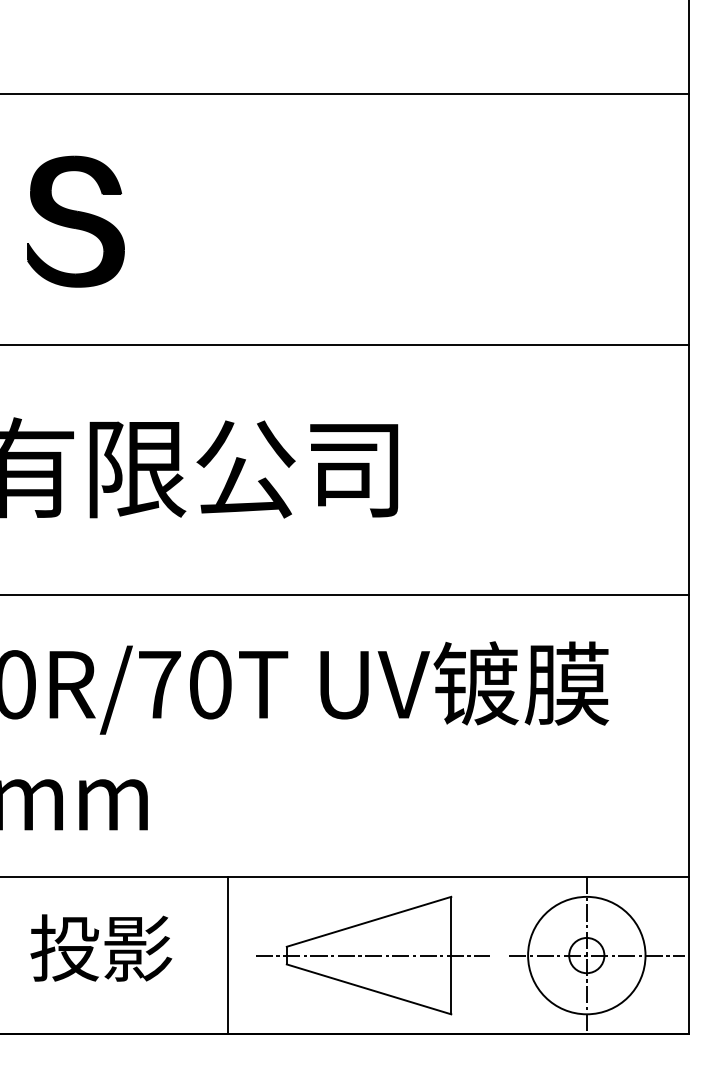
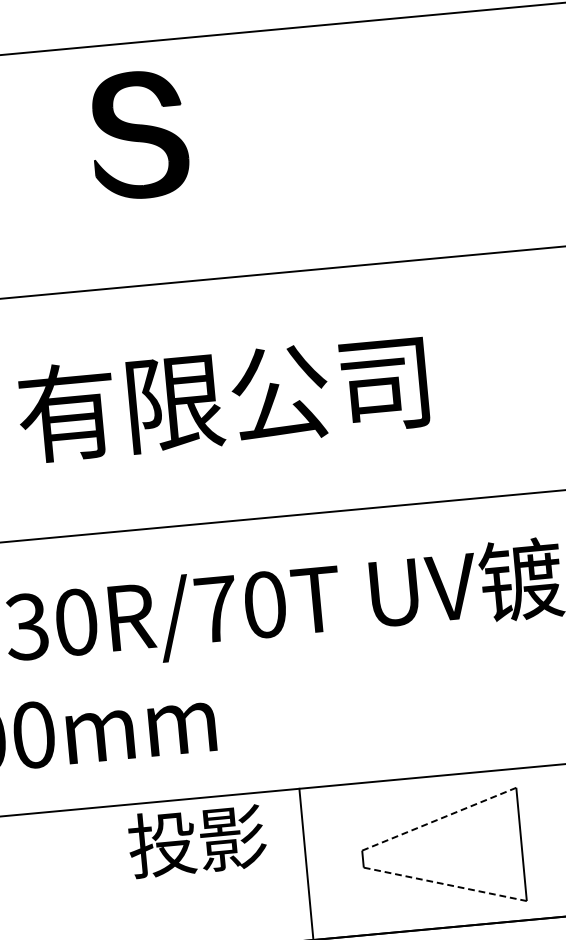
part: (75, 221) -> (138, 134), moved
line: (369, 921) -> (439, 818), solid -> dashed
text: (101, 947) -> (197, 840), moved
line: (372, 955) -> (445, 851), removed
line: (369, 989) -> (445, 884), solid -> dashed

